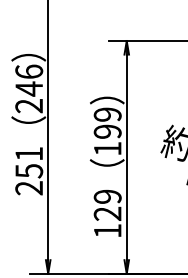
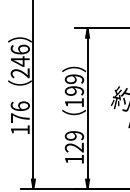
text: (28, 170) -> (19, 117), 251 -> 176

